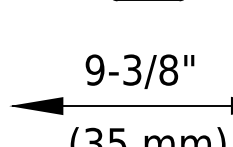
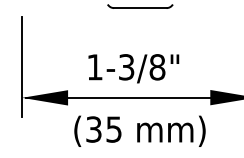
line: (9, 70) -> (22, 67), added
text: (94, 70) -> (94, 67), 9-3/8" -> 1-3/8"

